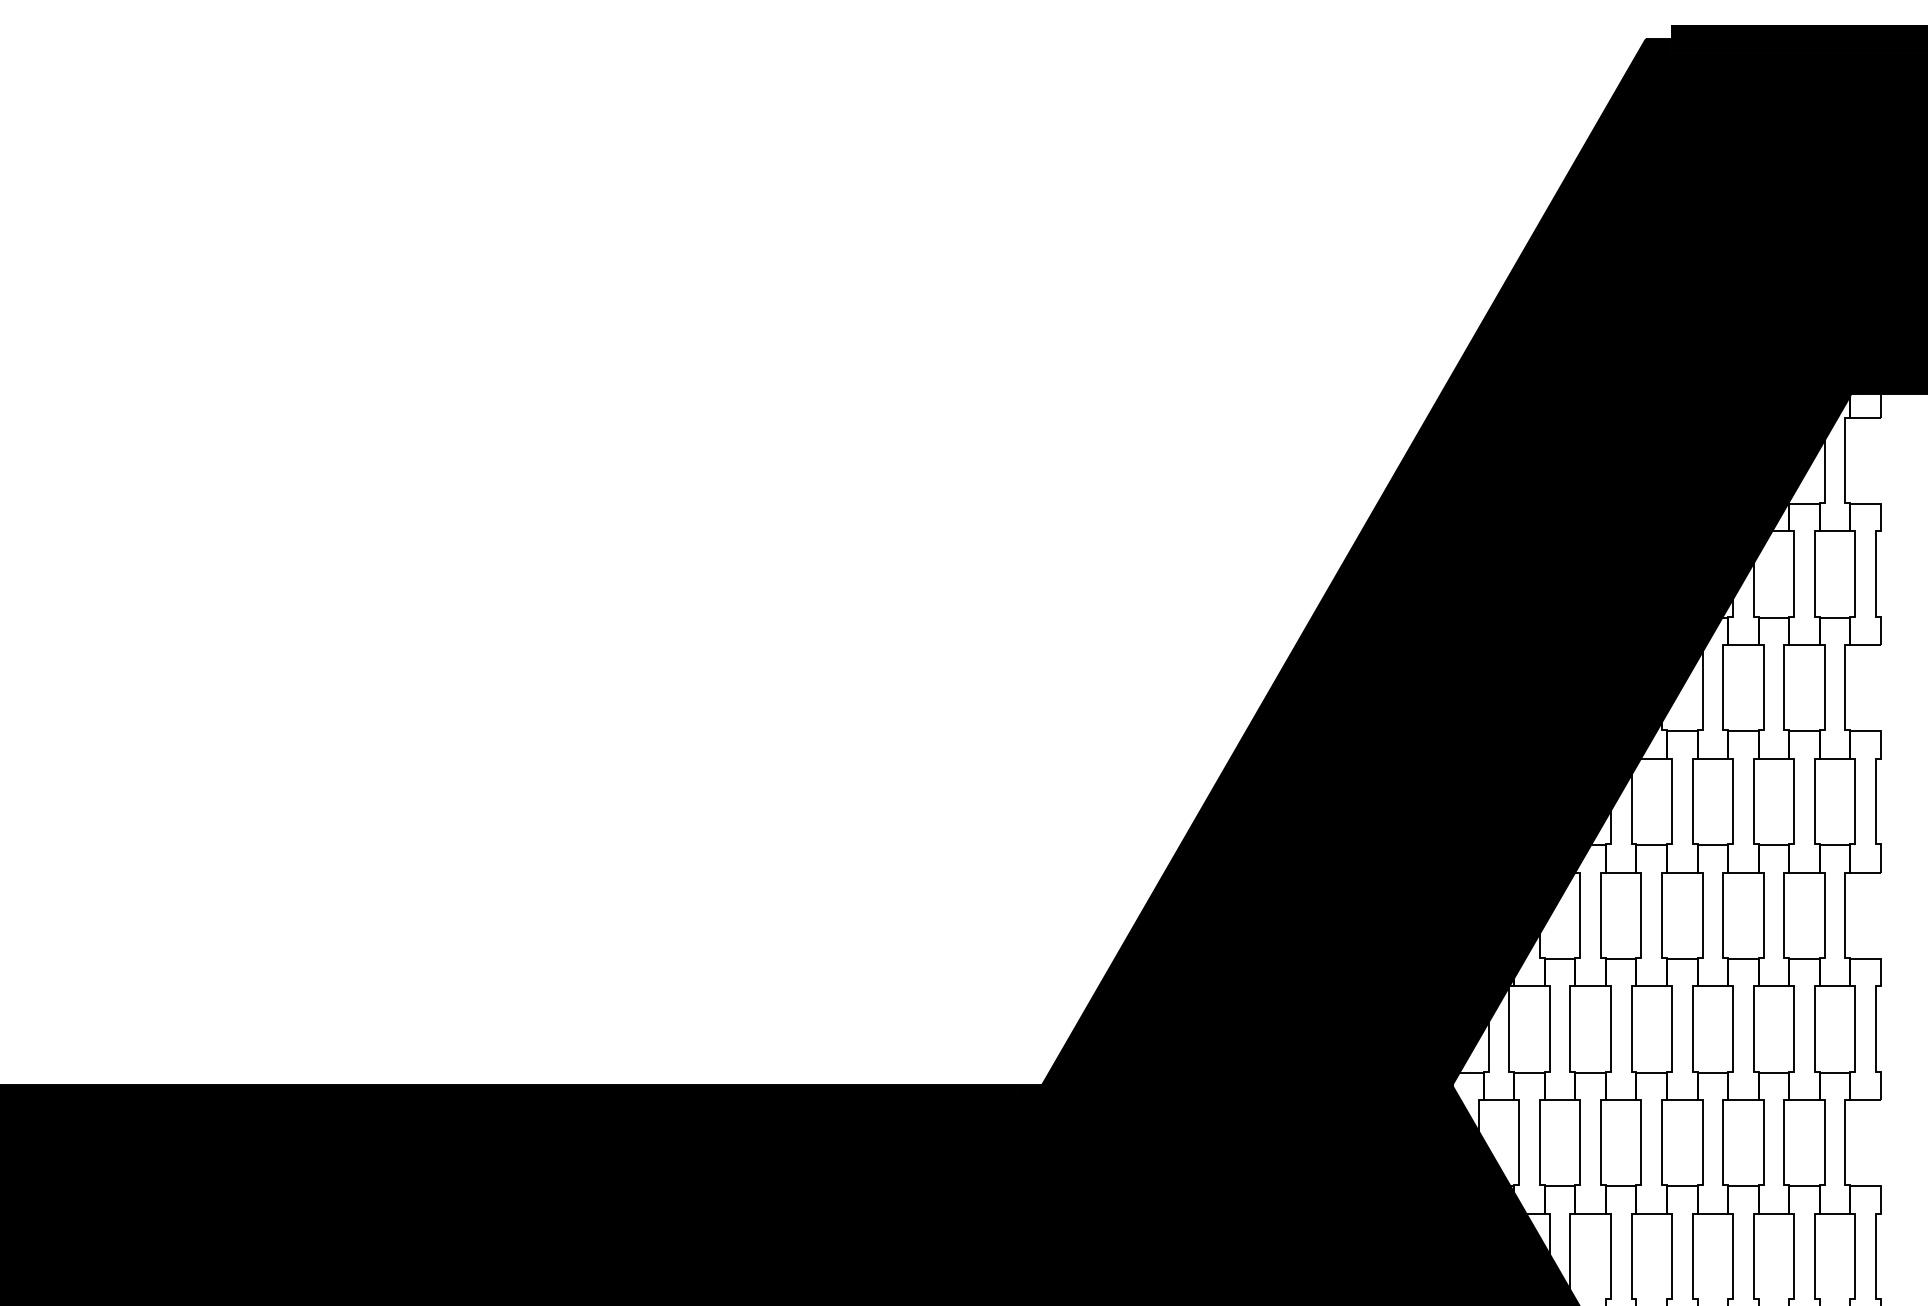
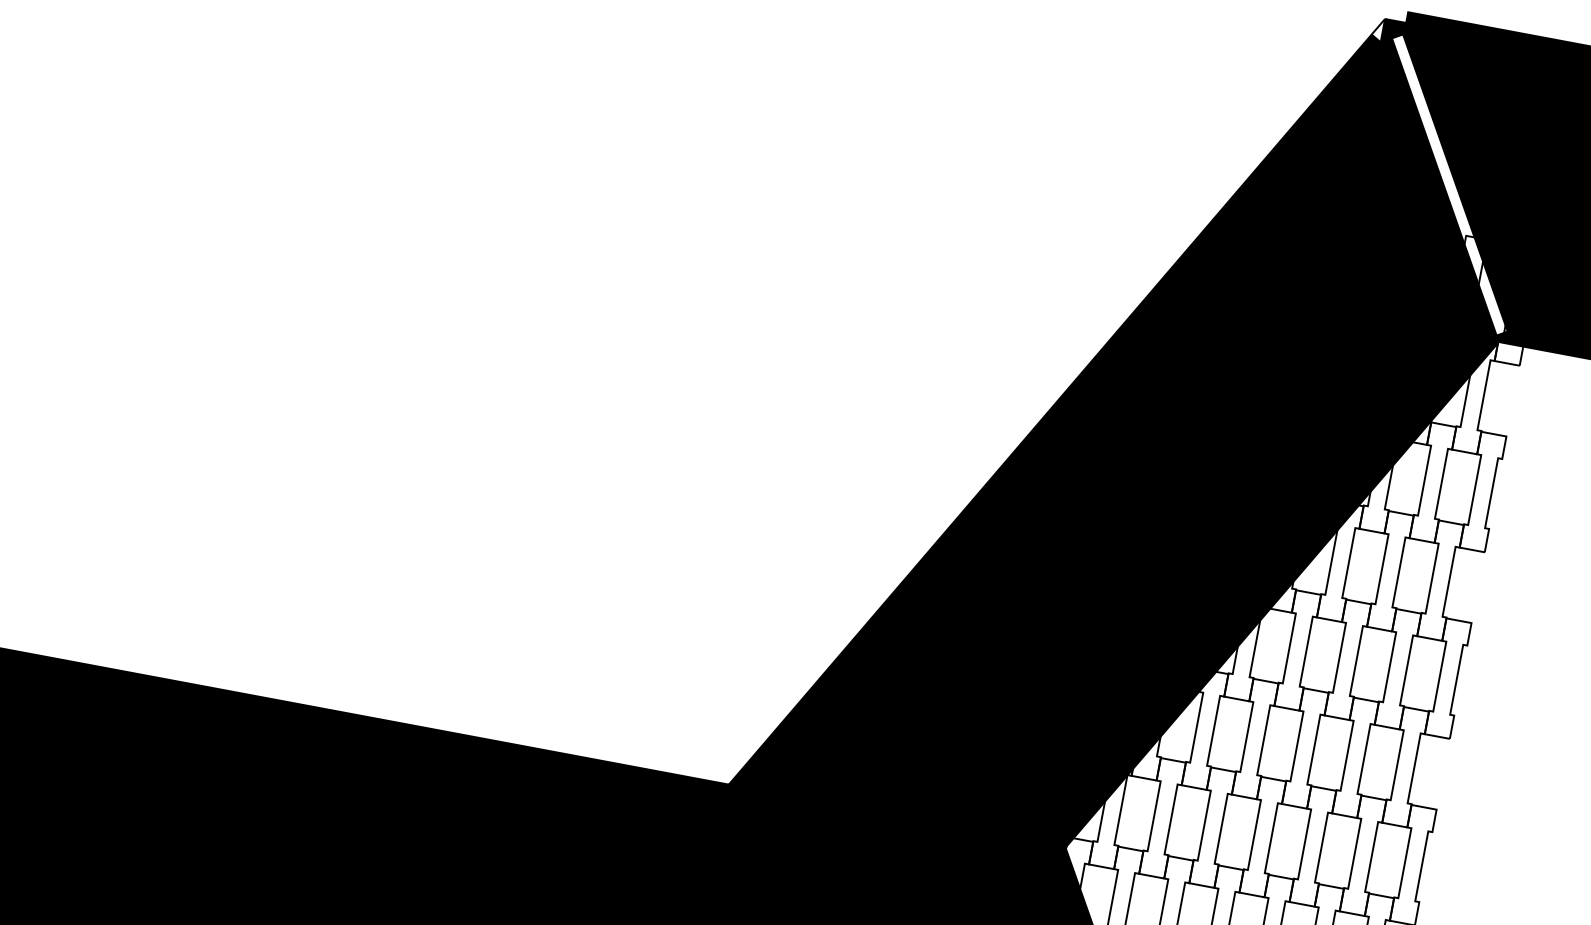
fill: (1639, 53) -> (1377, 29), removed
fill: (1758, 220) -> (1449, 185), removed

